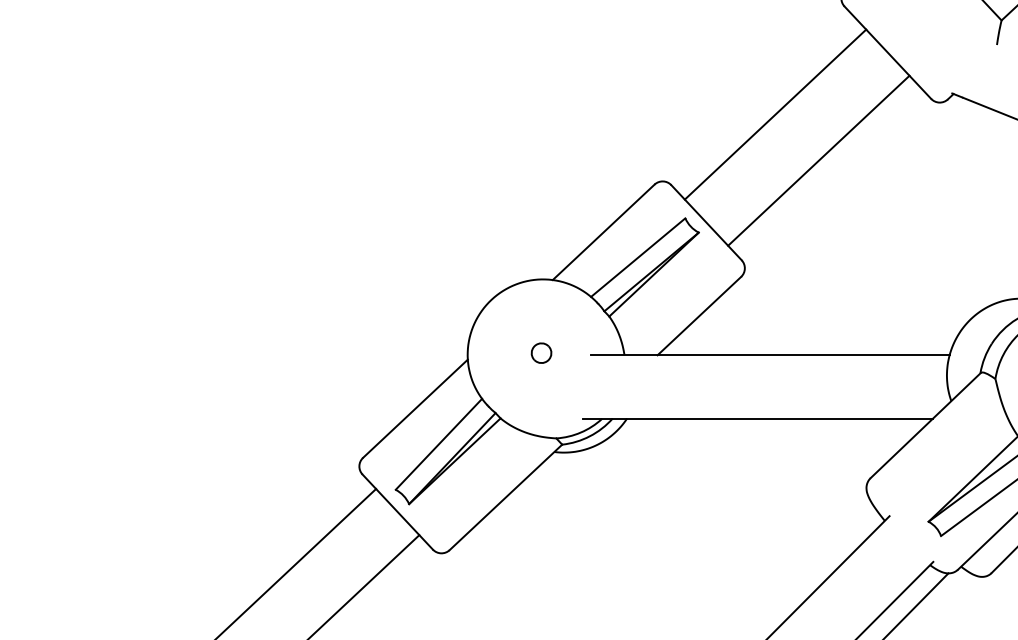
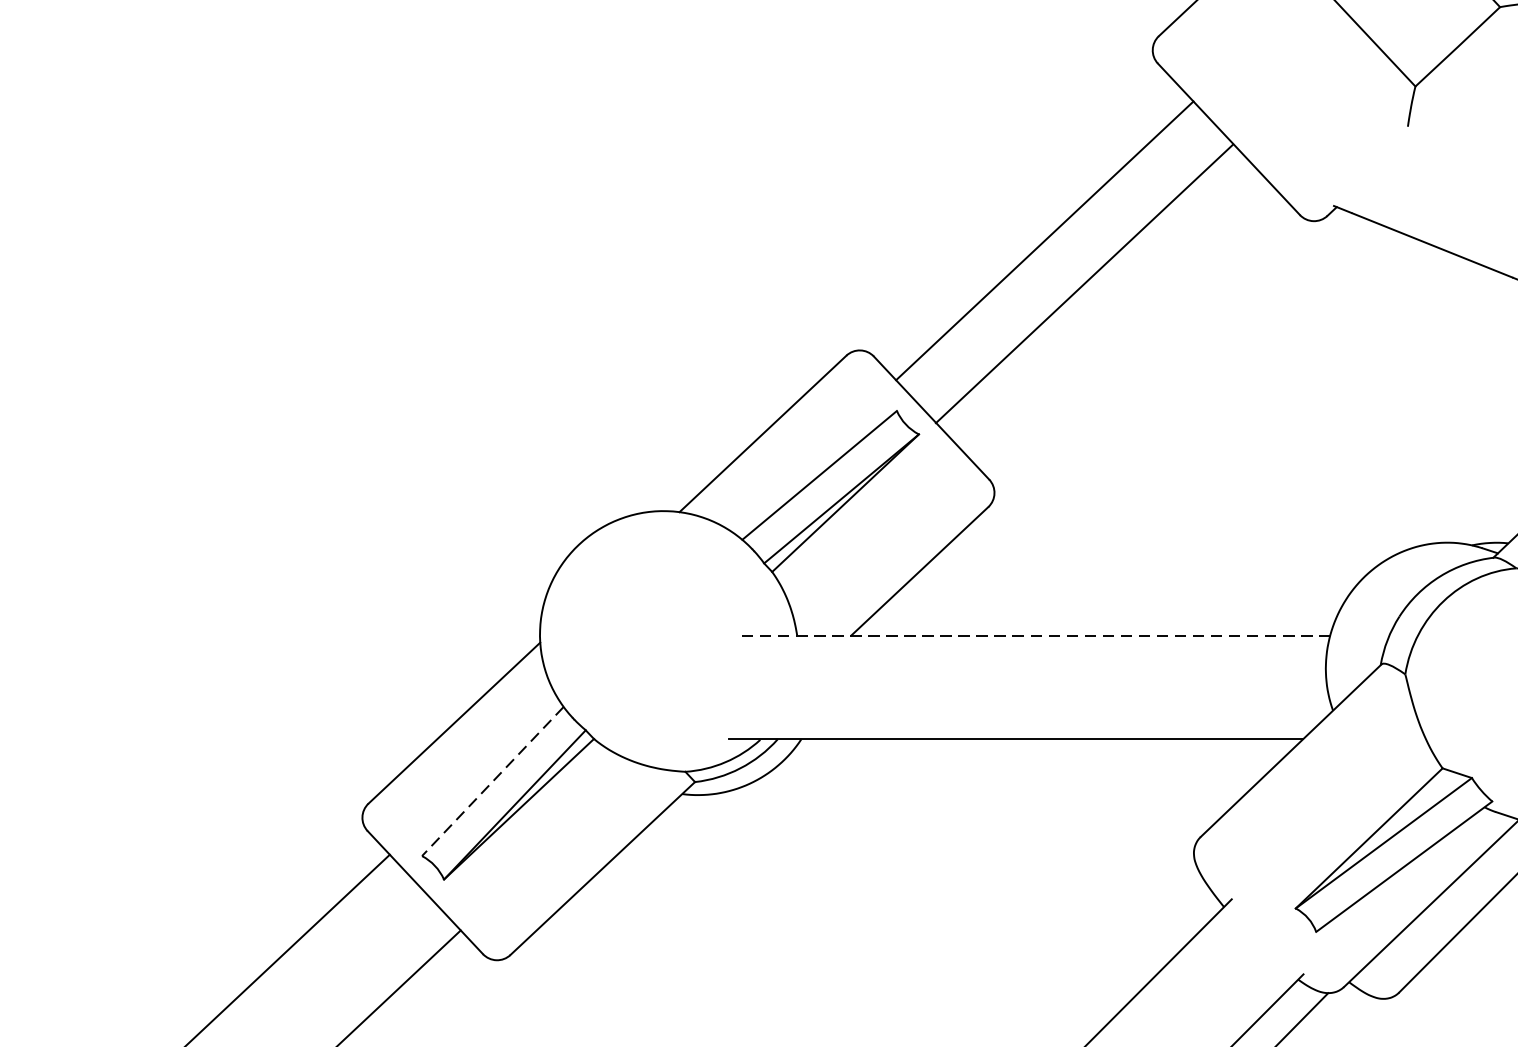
line: (818, 160) -> (1084, 283), moved
part: (541, 352) -> (661, 630), removed
line: (770, 355) -> (1036, 635), solid -> dashed
line: (438, 444) -> (492, 781), solid -> dashed

